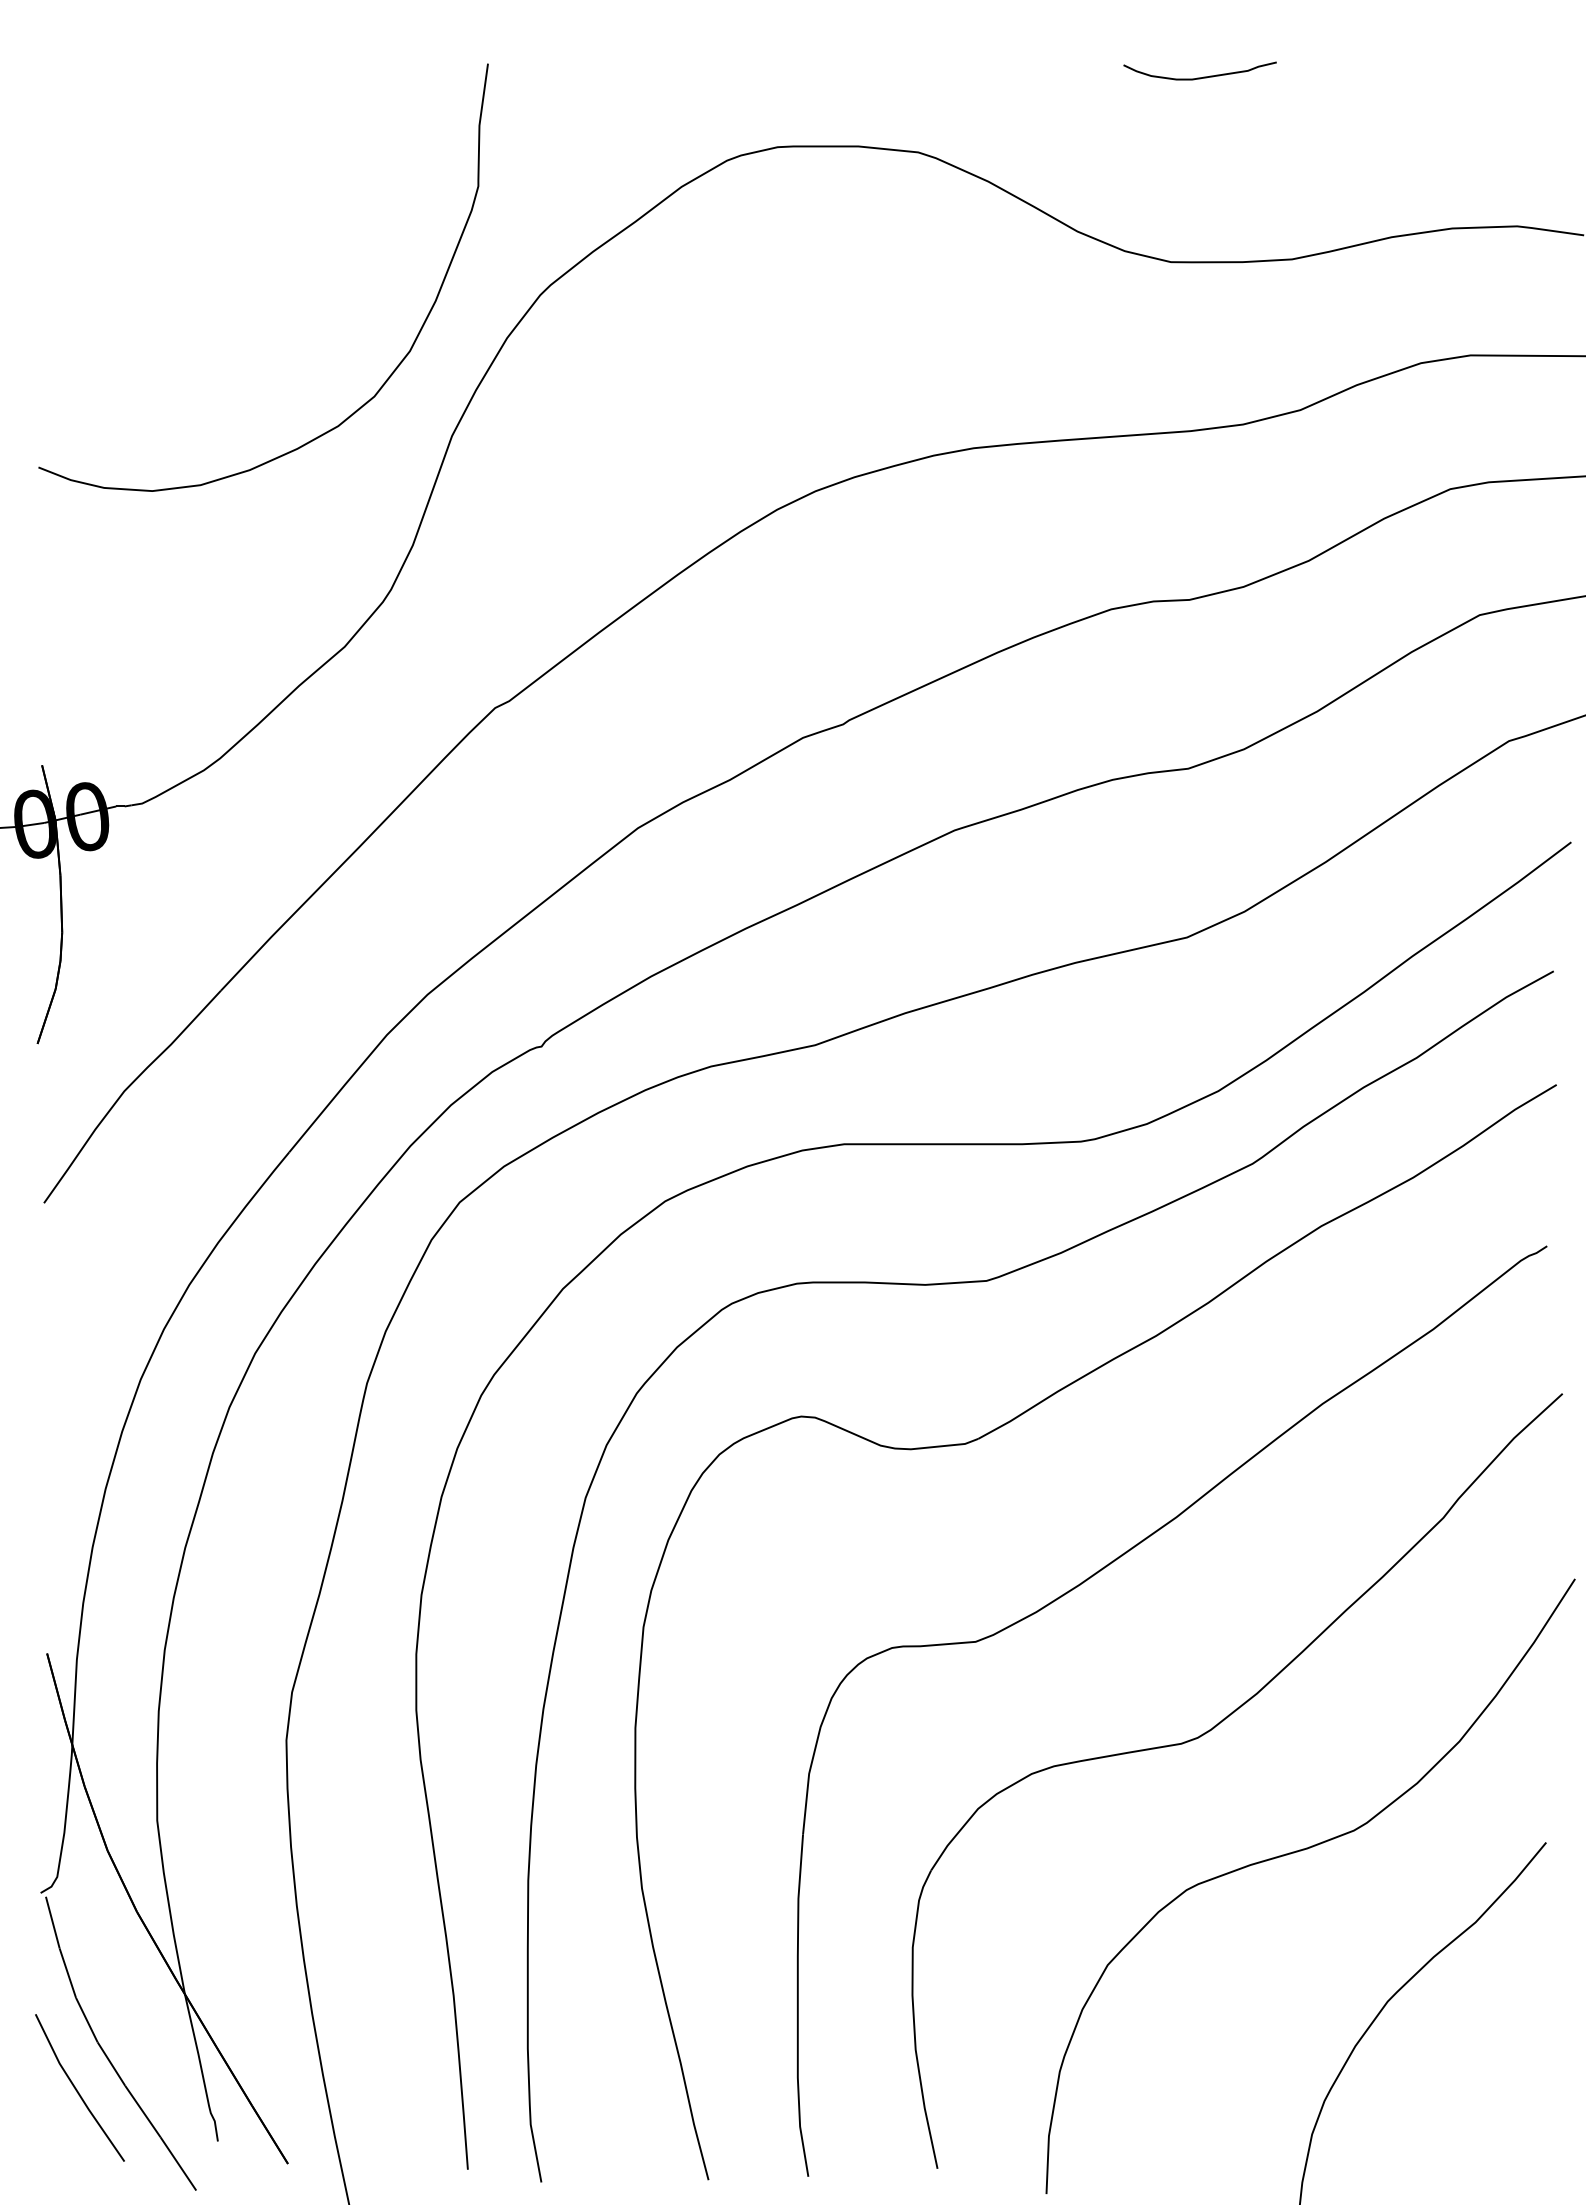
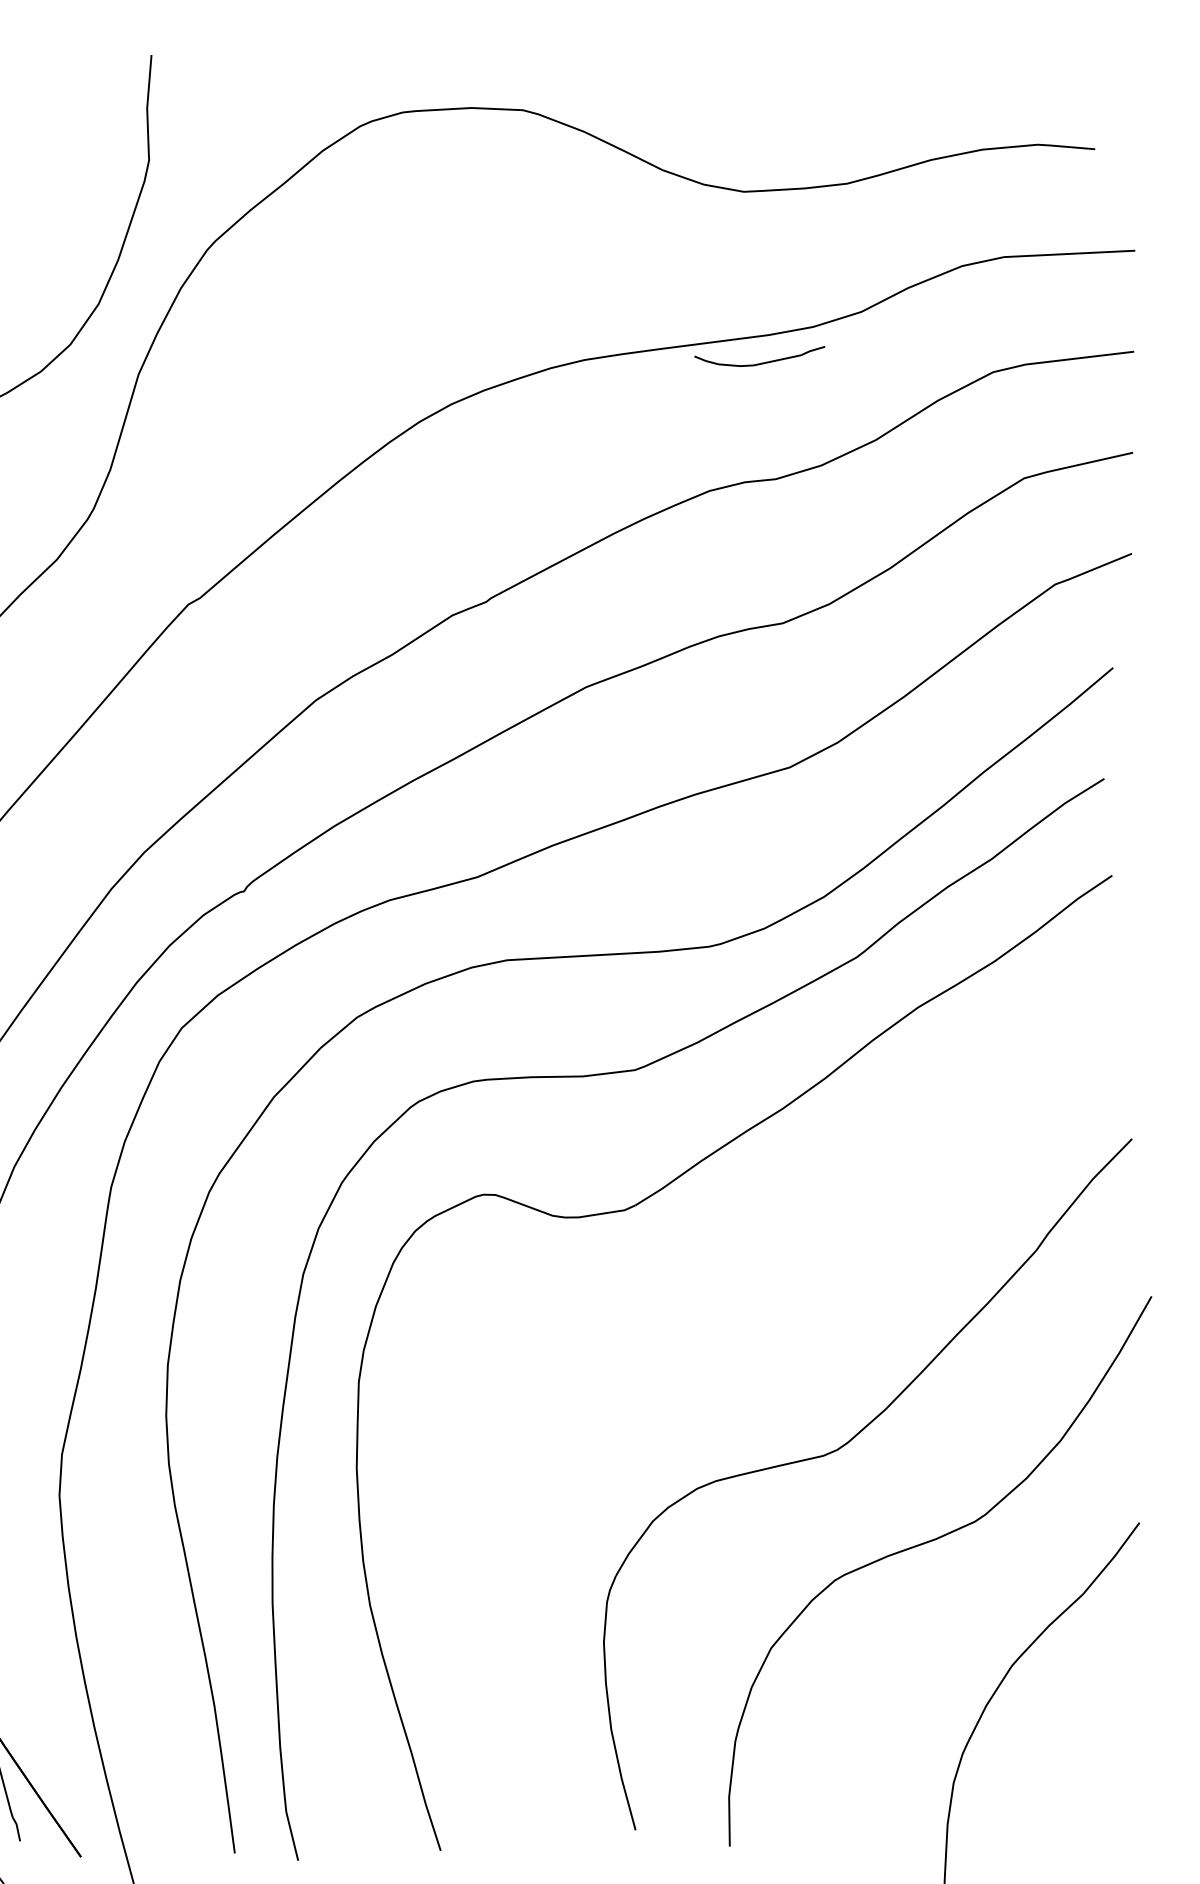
curve: (1199, 77) -> (759, 363), moved
part: (1086, 1581) -> (734, 1321), removed

